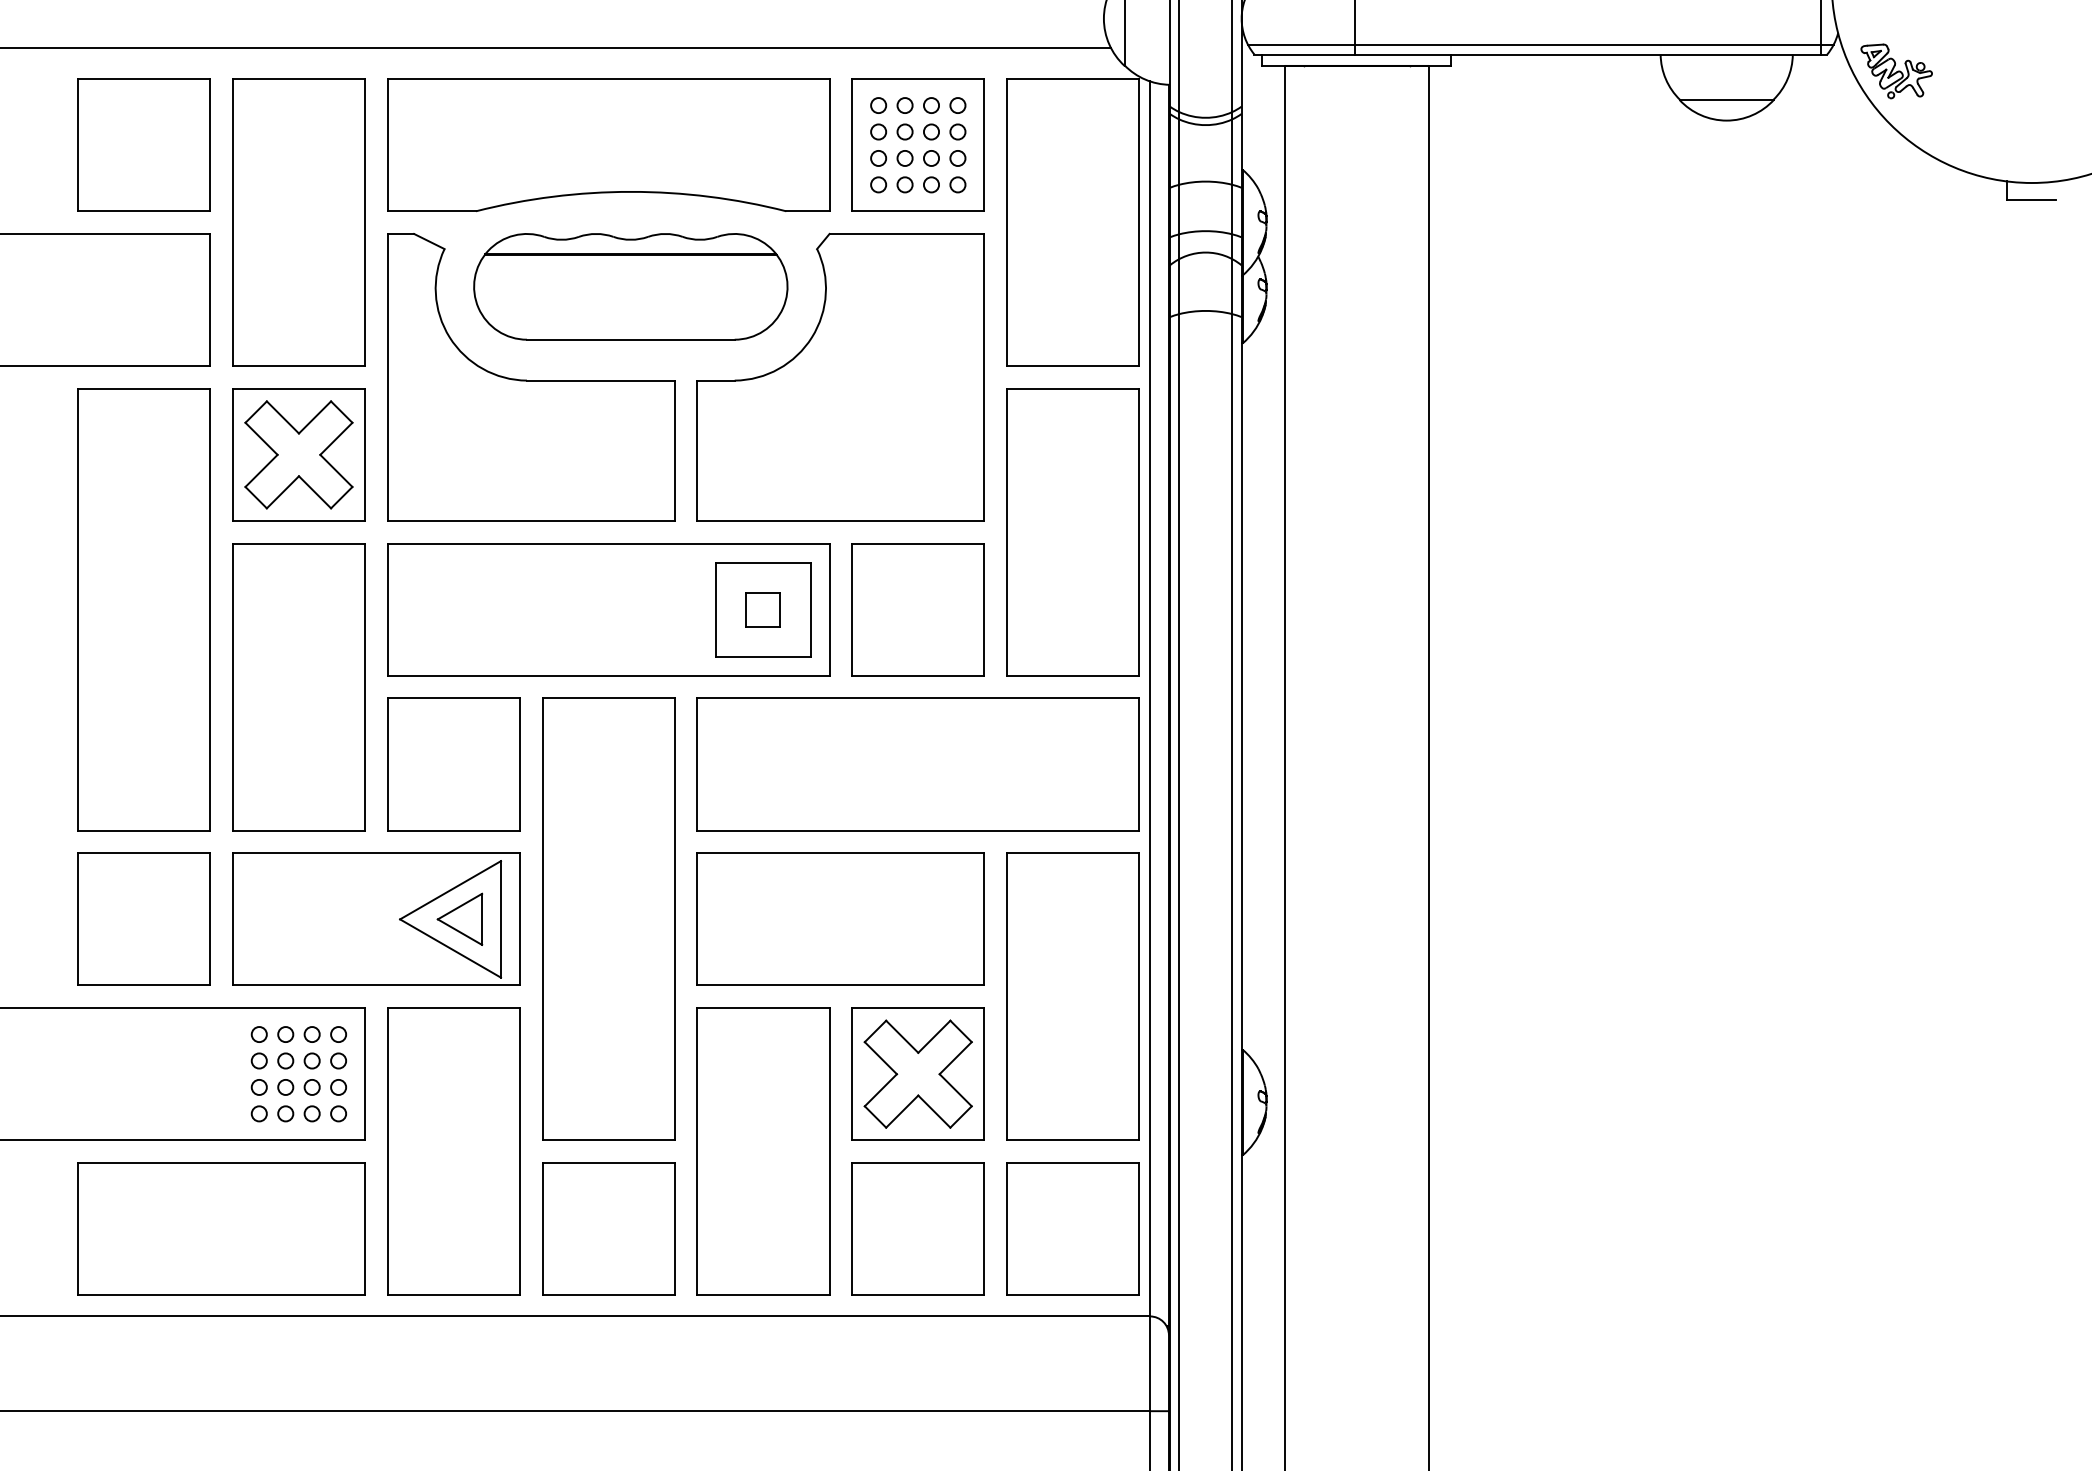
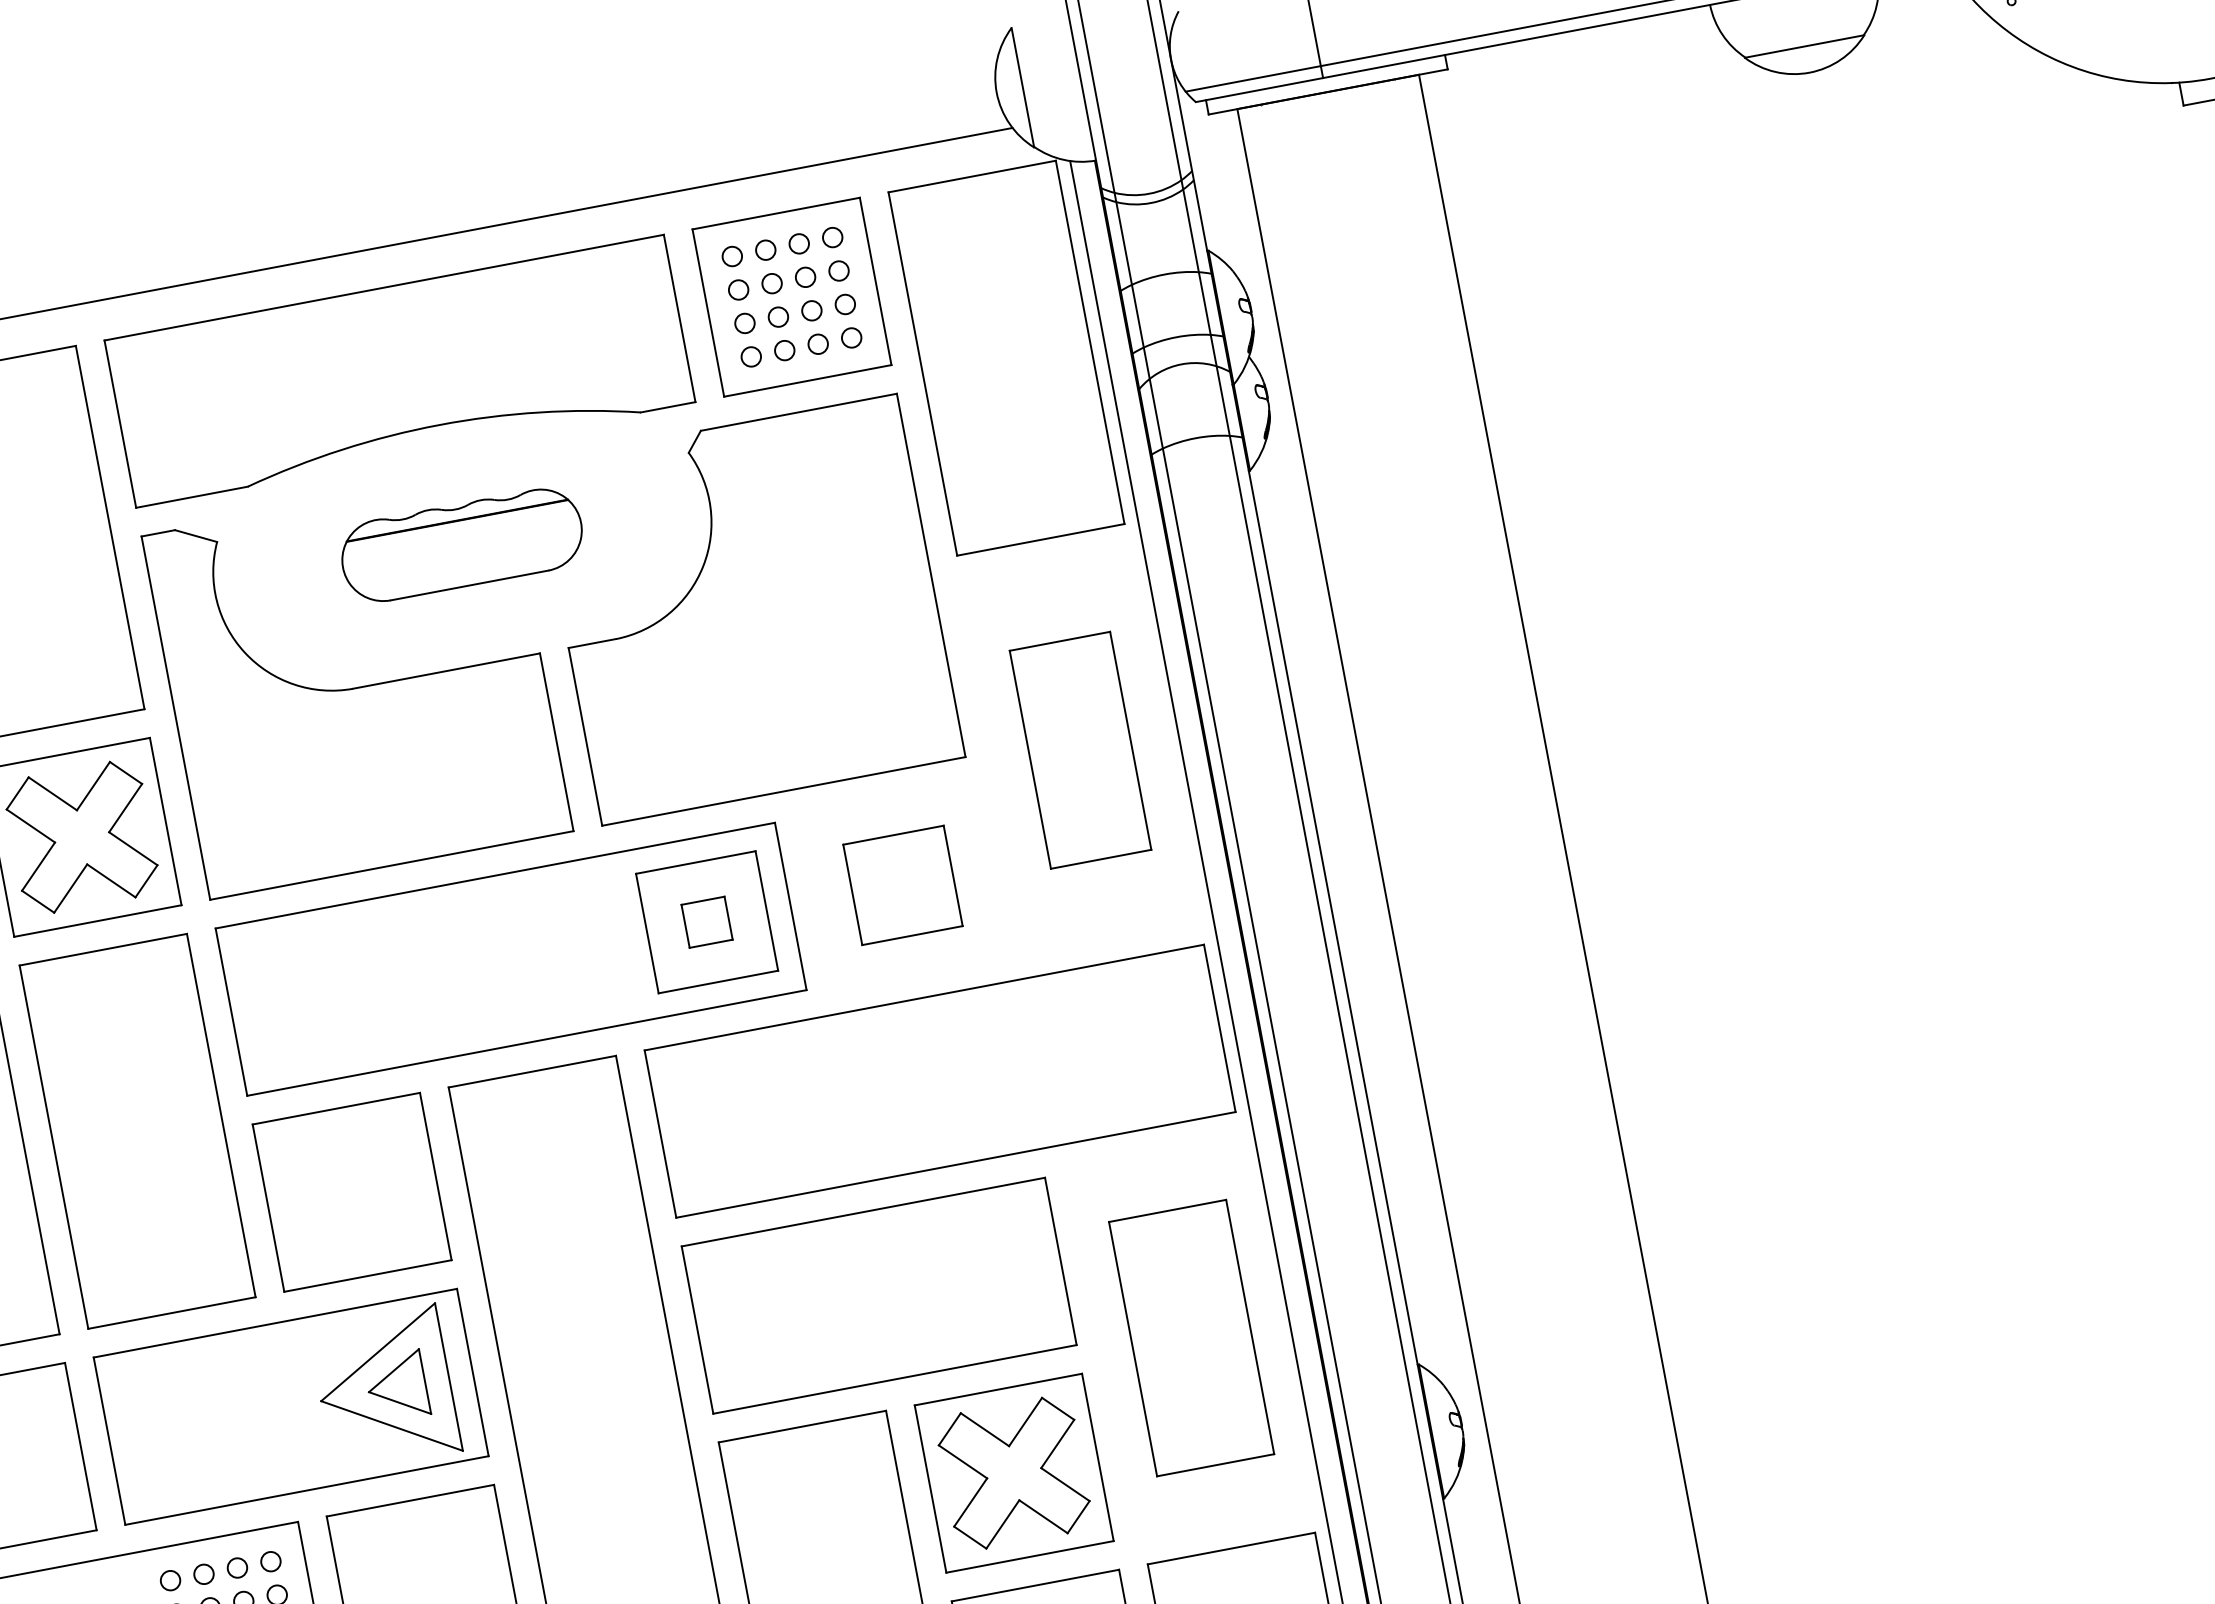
part: (630, 286) -> (461, 544), size x0.6
part: (1072, 532) -> (1079, 750), size x0.6
part: (917, 609) -> (902, 885), size x0.6
part: (1072, 996) -> (1190, 1337), size x0.7

